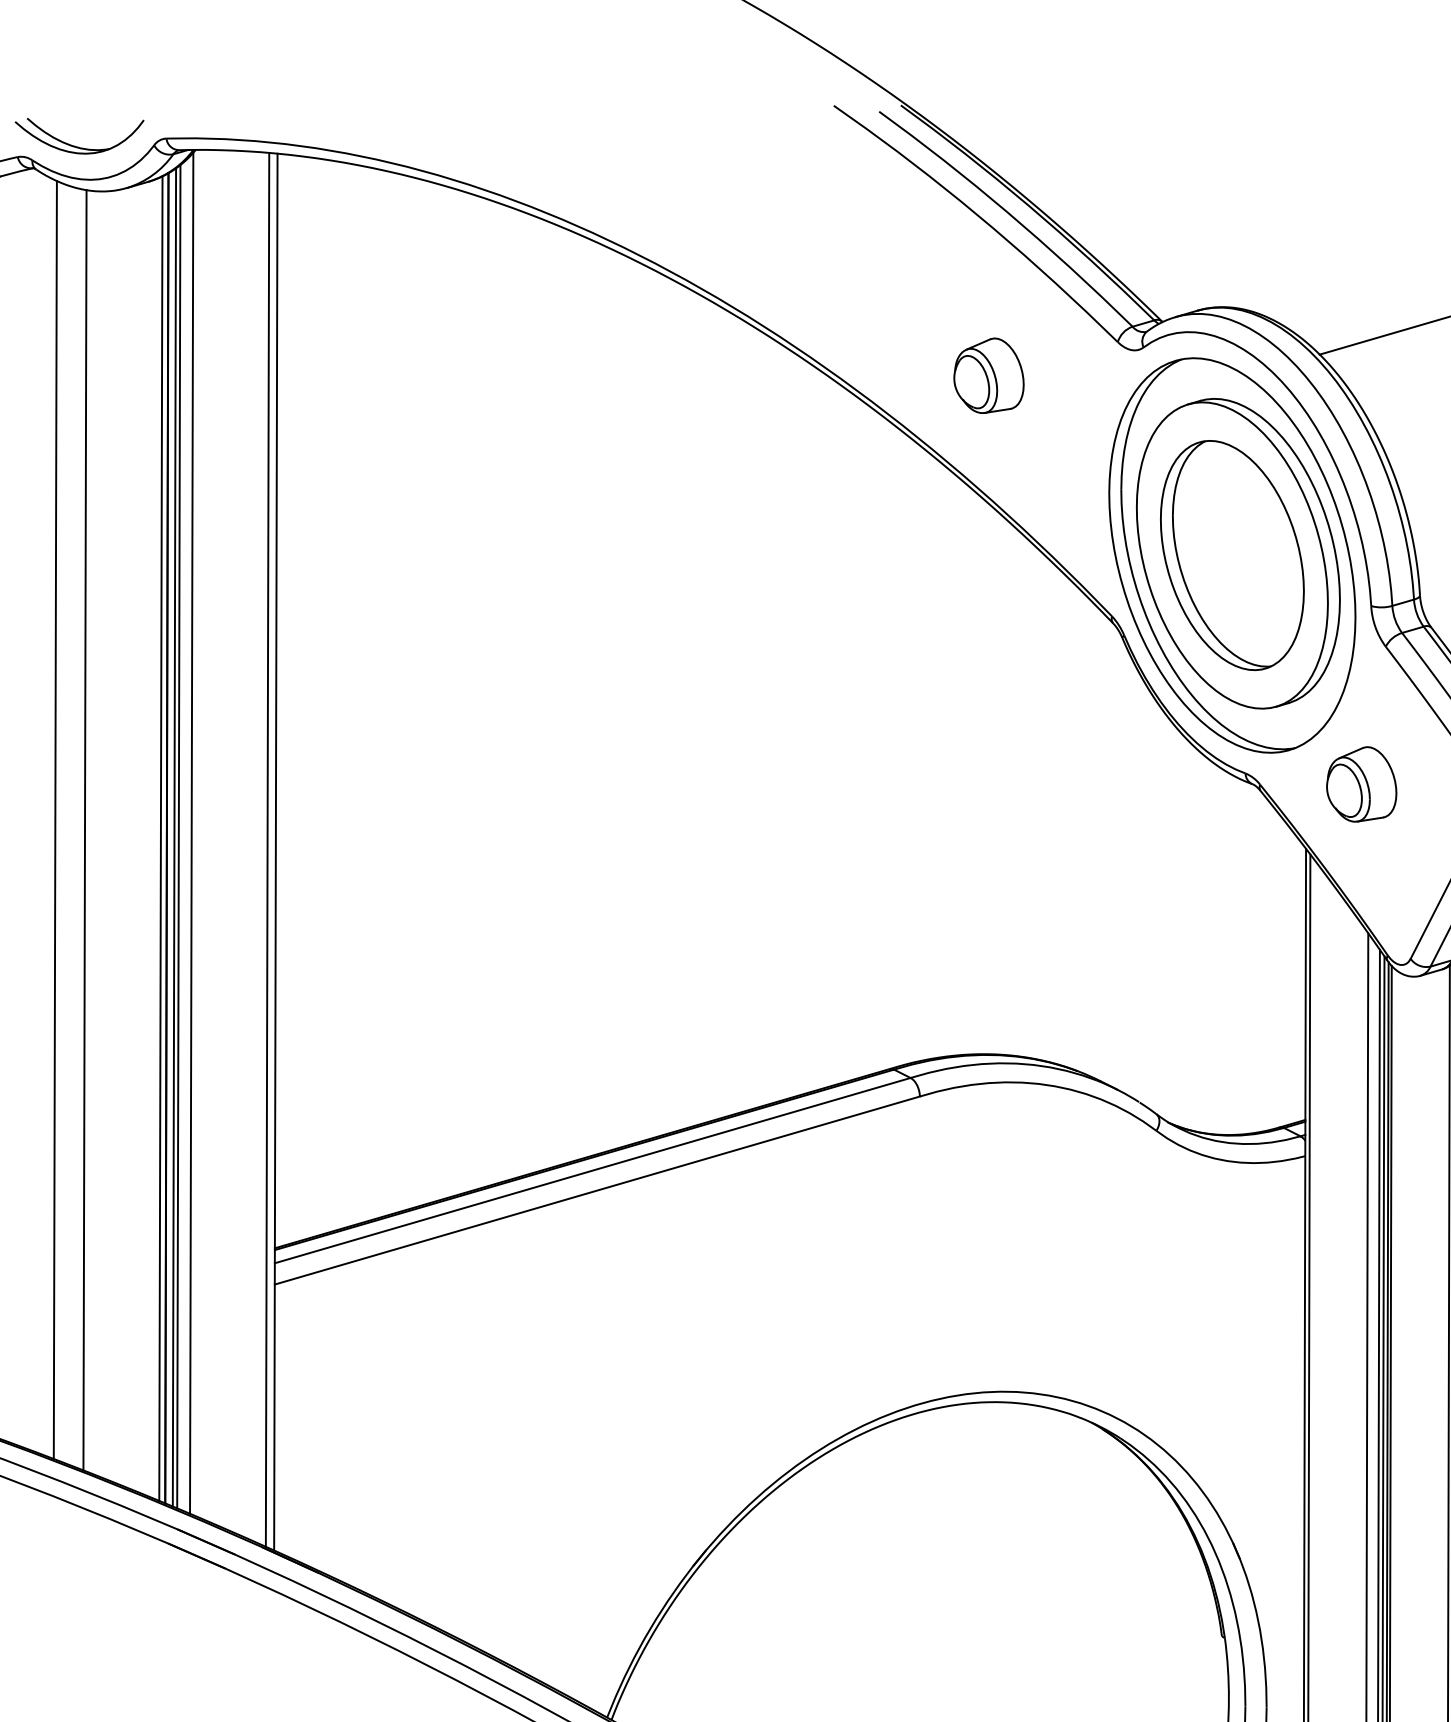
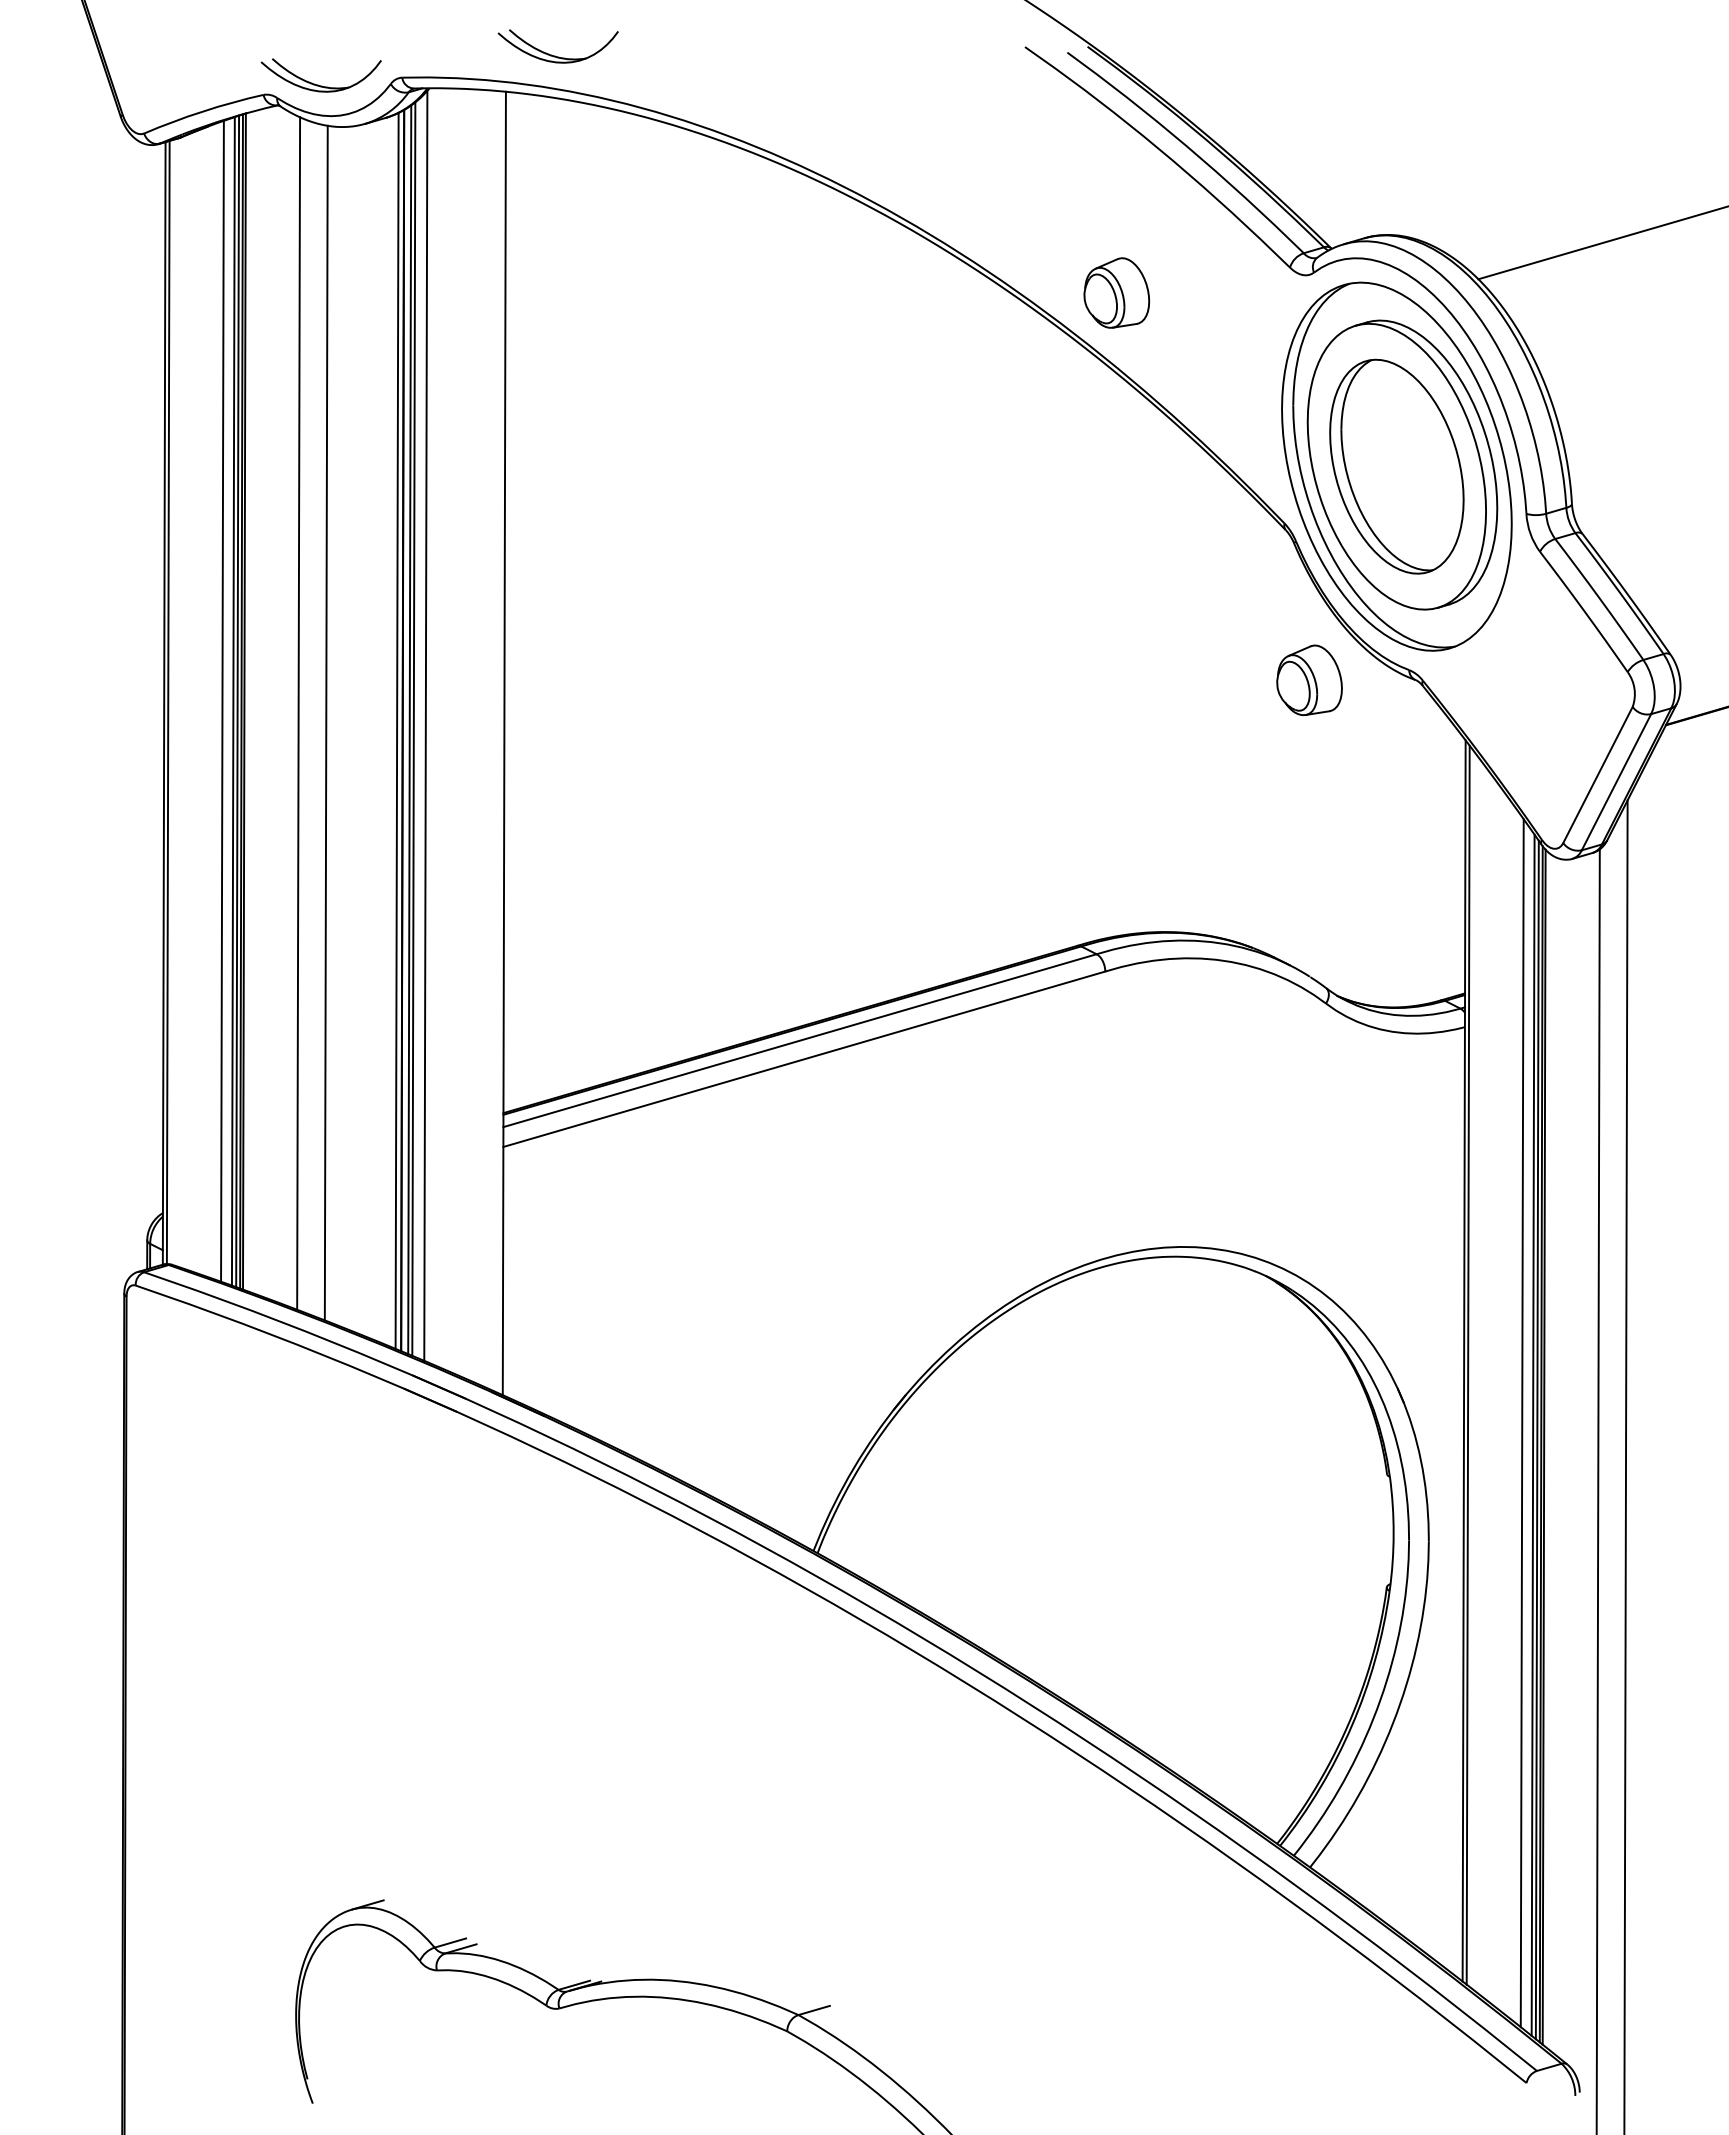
part: (330, 114) -> (555, 55), added
part: (988, 375) -> (1116, 292), moved
part: (1361, 783) -> (1309, 679), moved
line: (267, 849) -> (496, 741), removed

